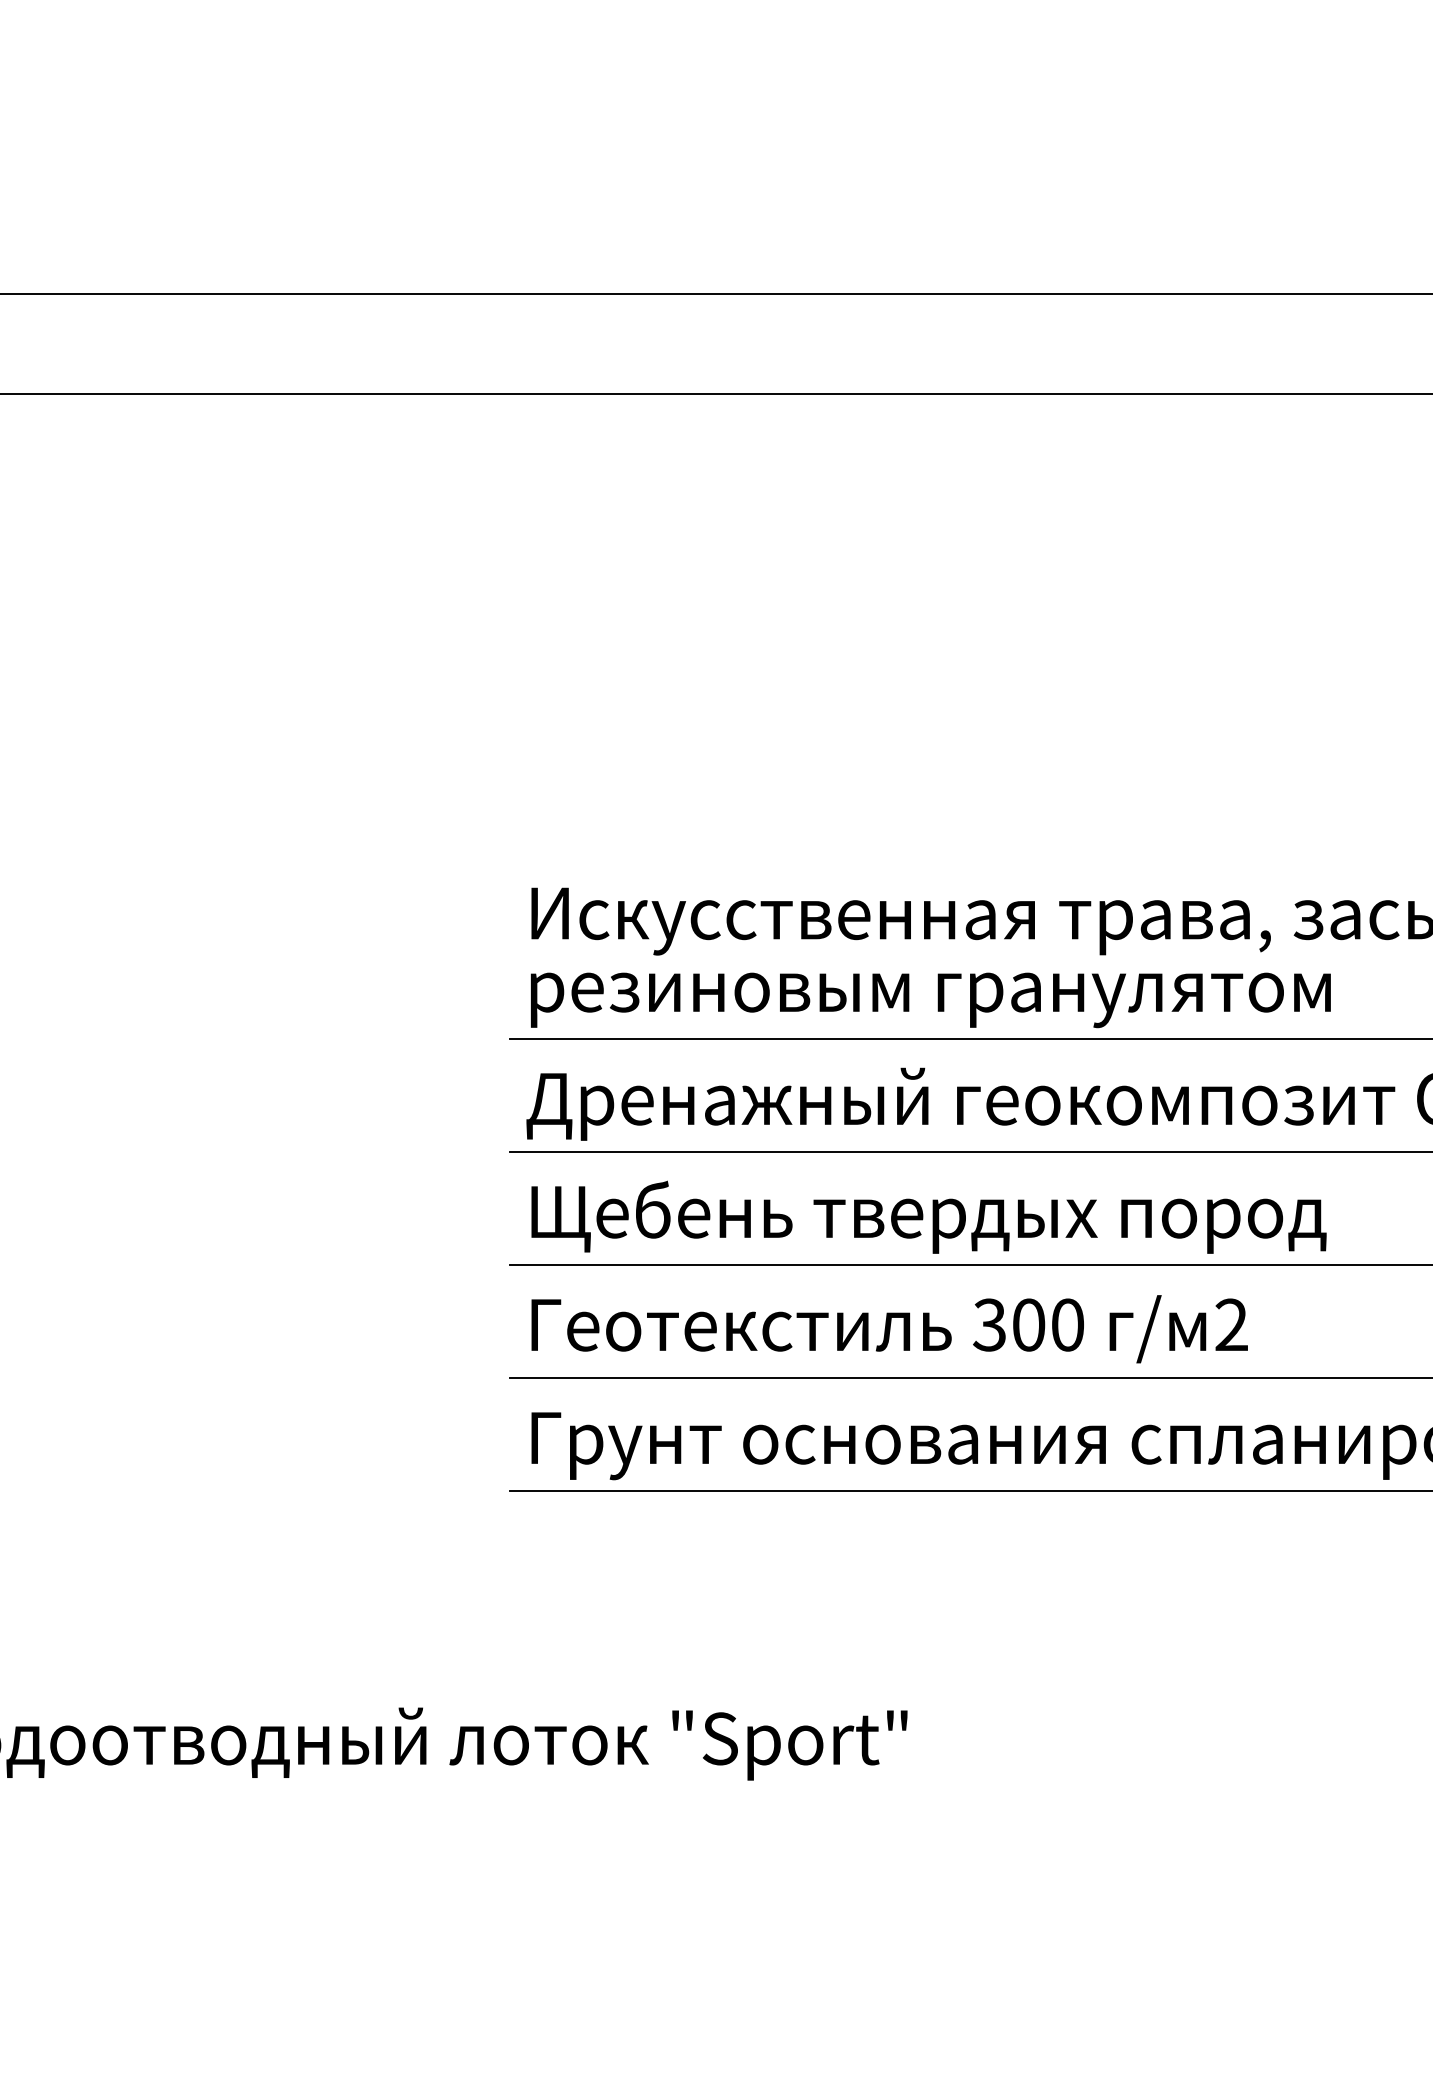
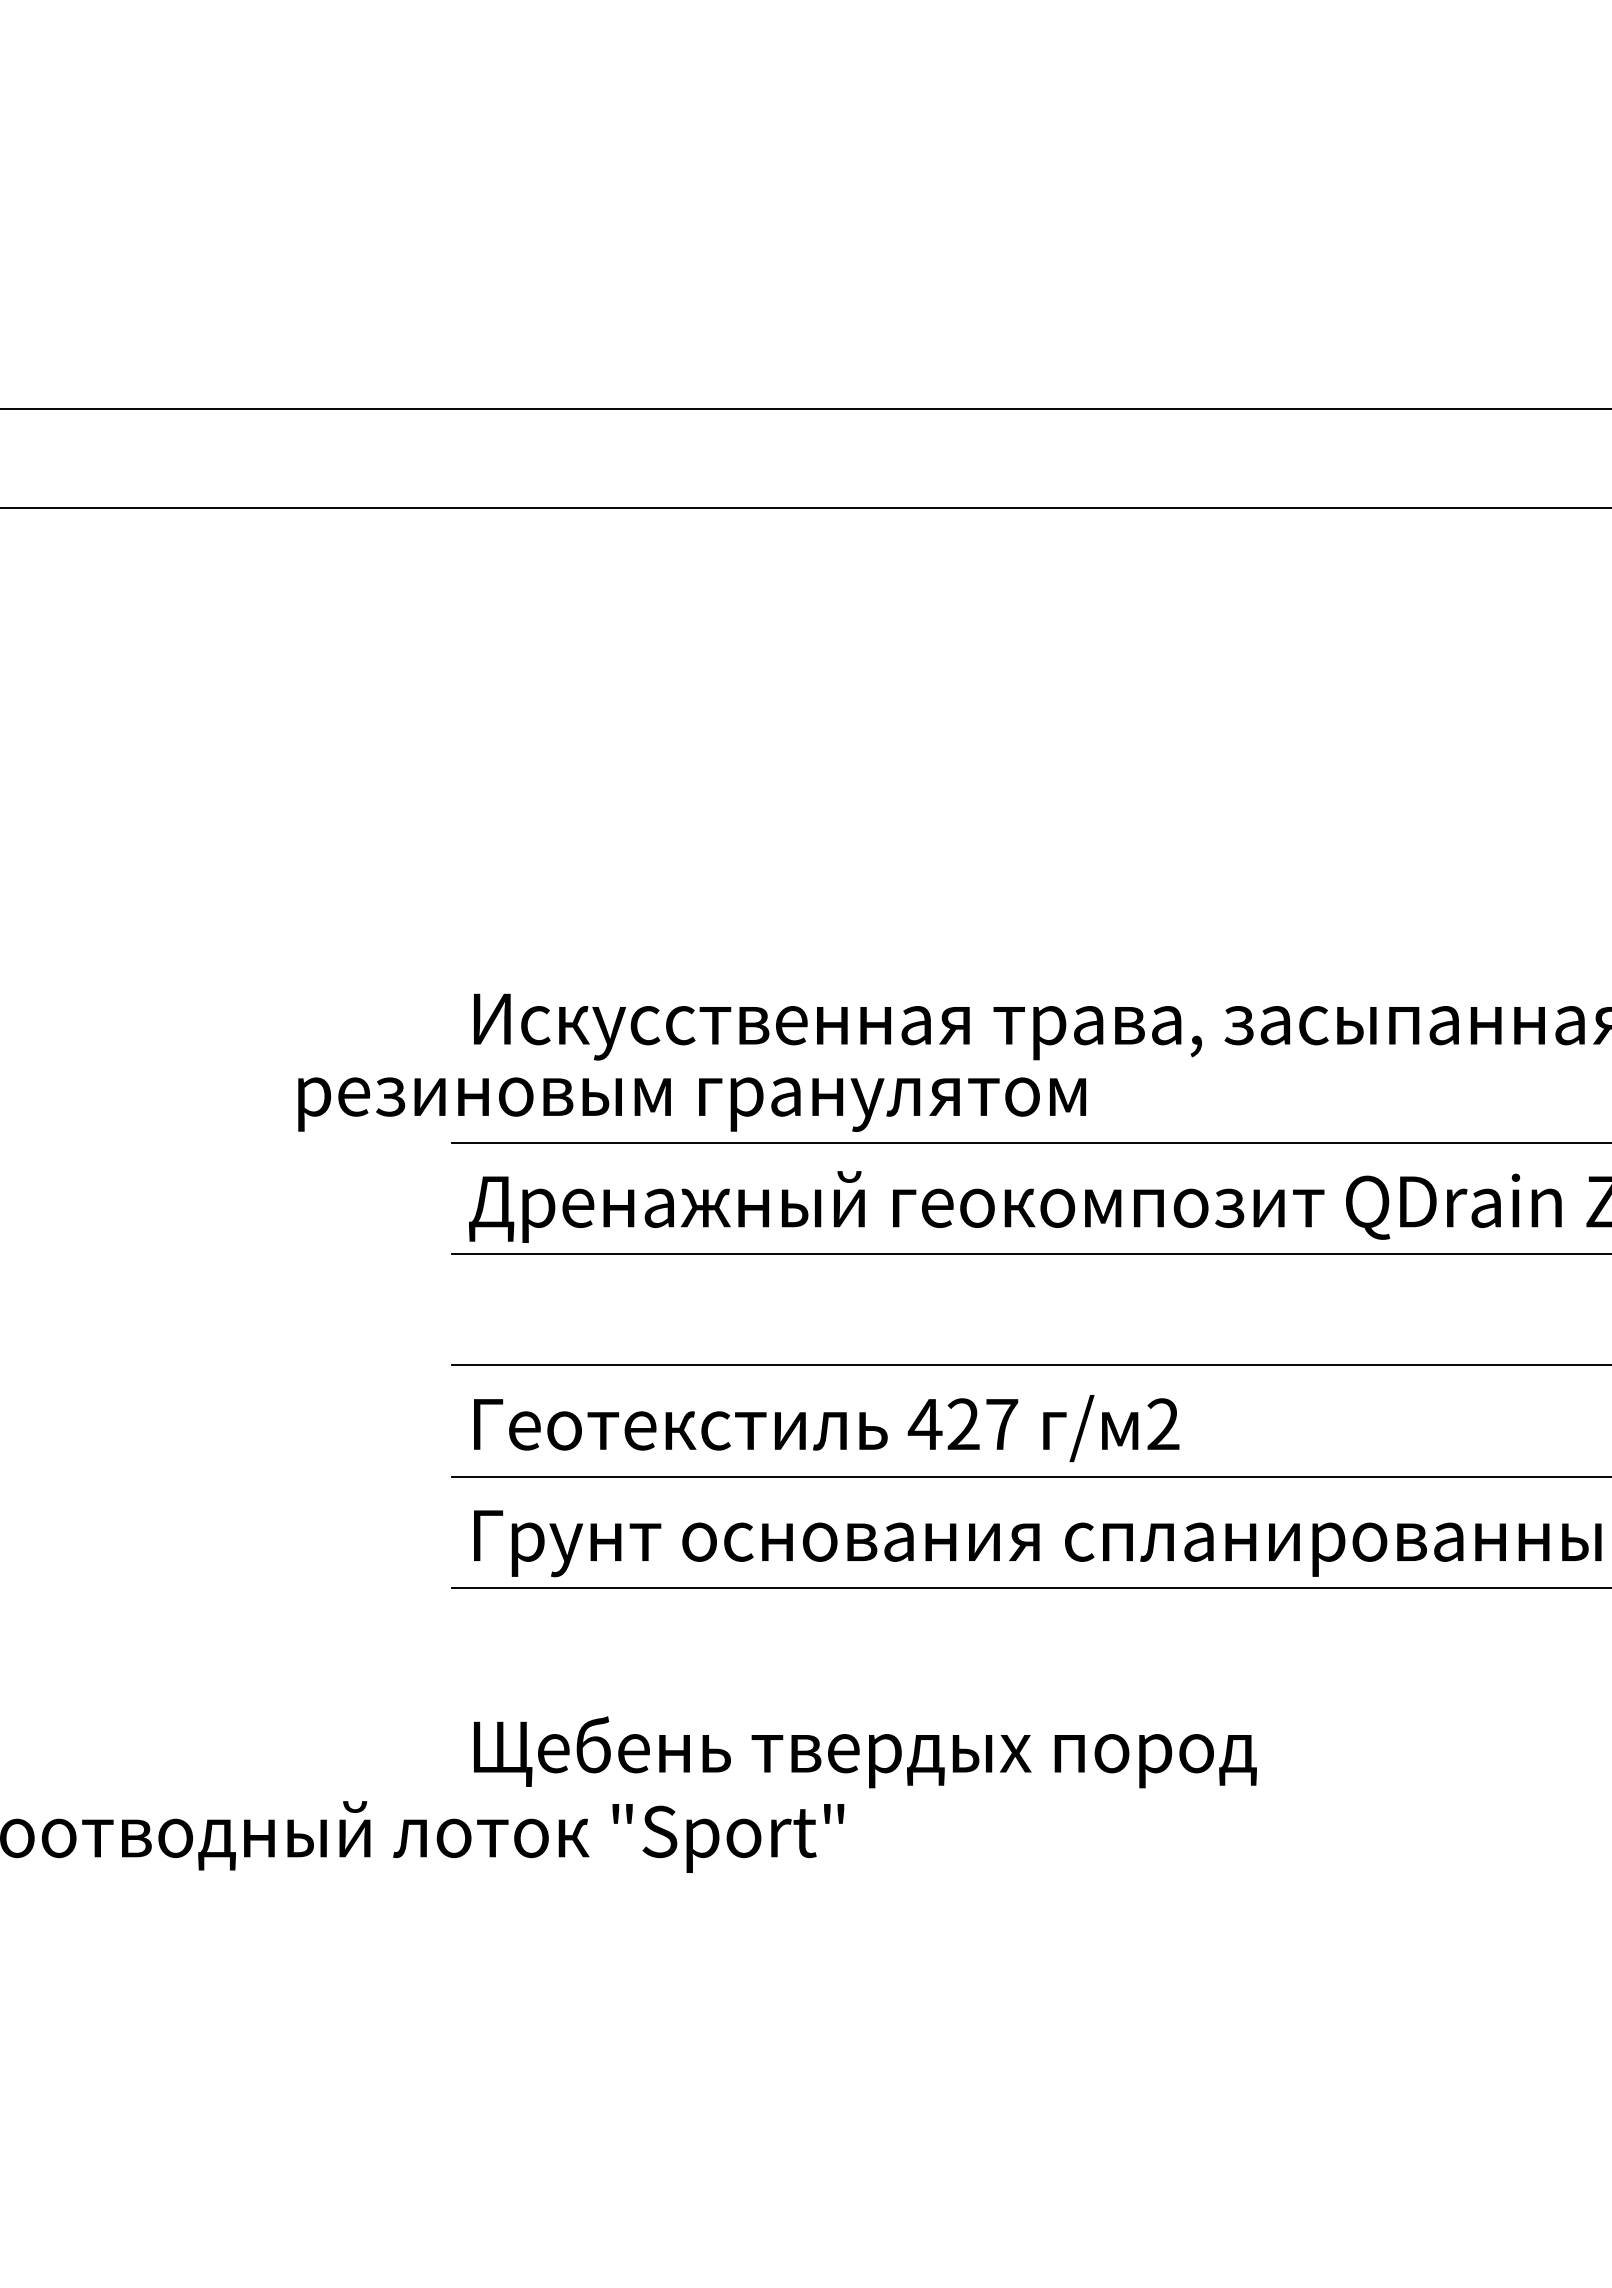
text: (930, 1000) -> (691, 1104), moved
text: (929, 1217) -> (865, 1752), moved
text: (1027, 1325) -> (962, 1424), 300 -> 427

